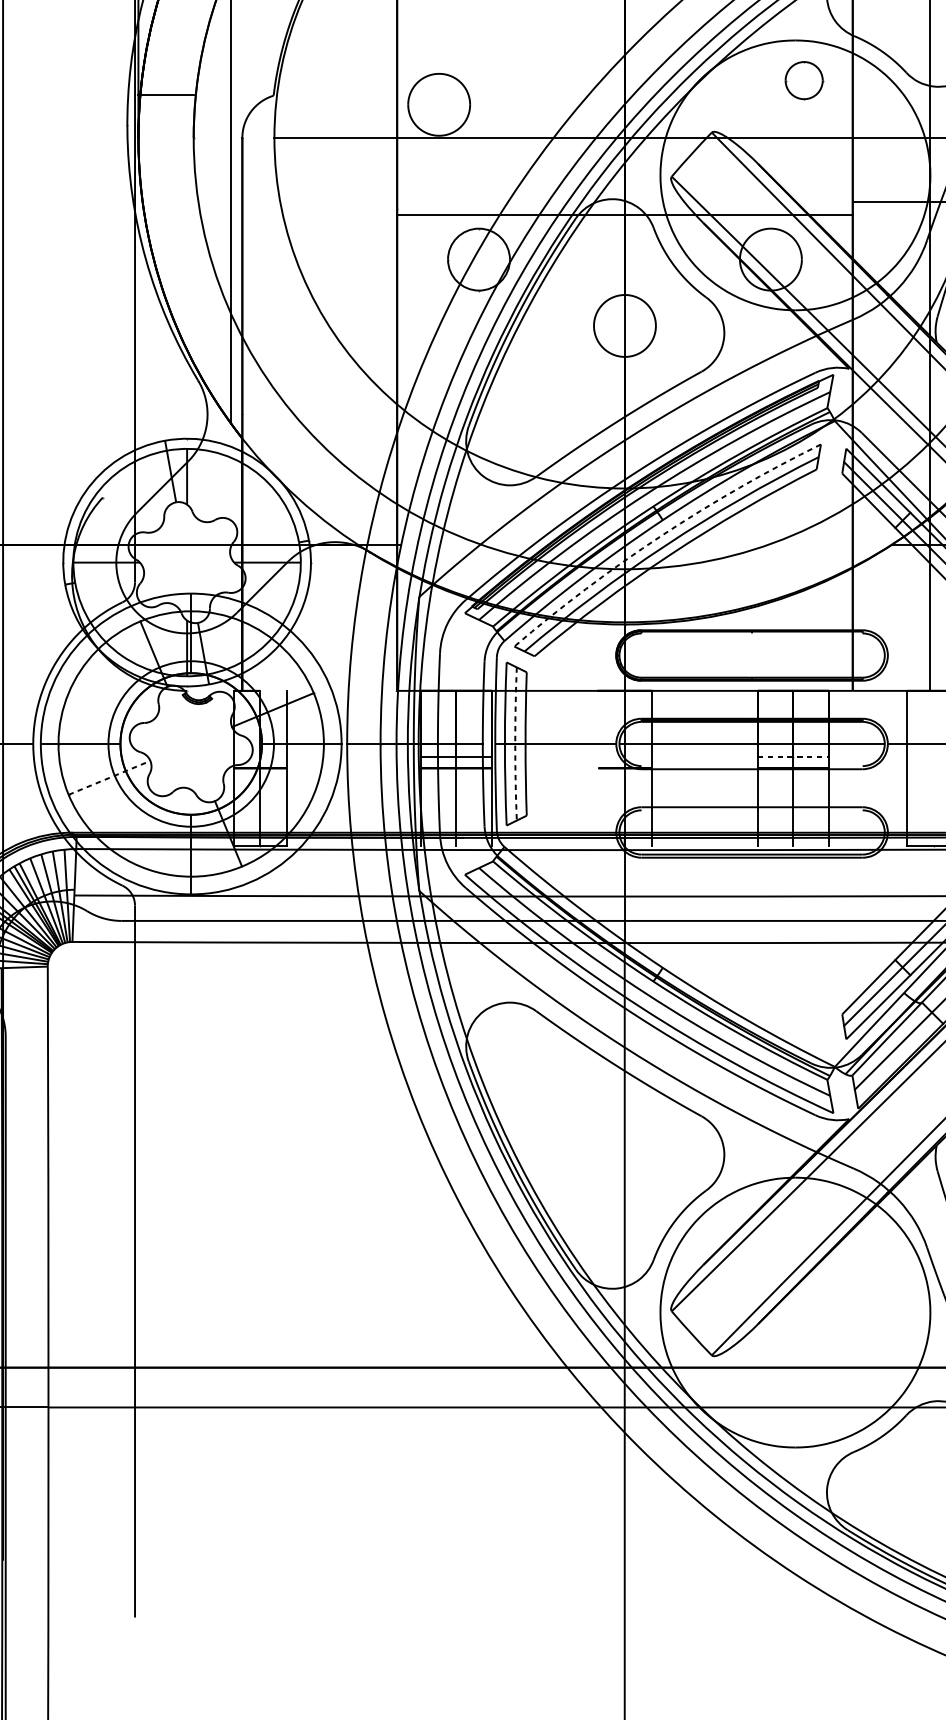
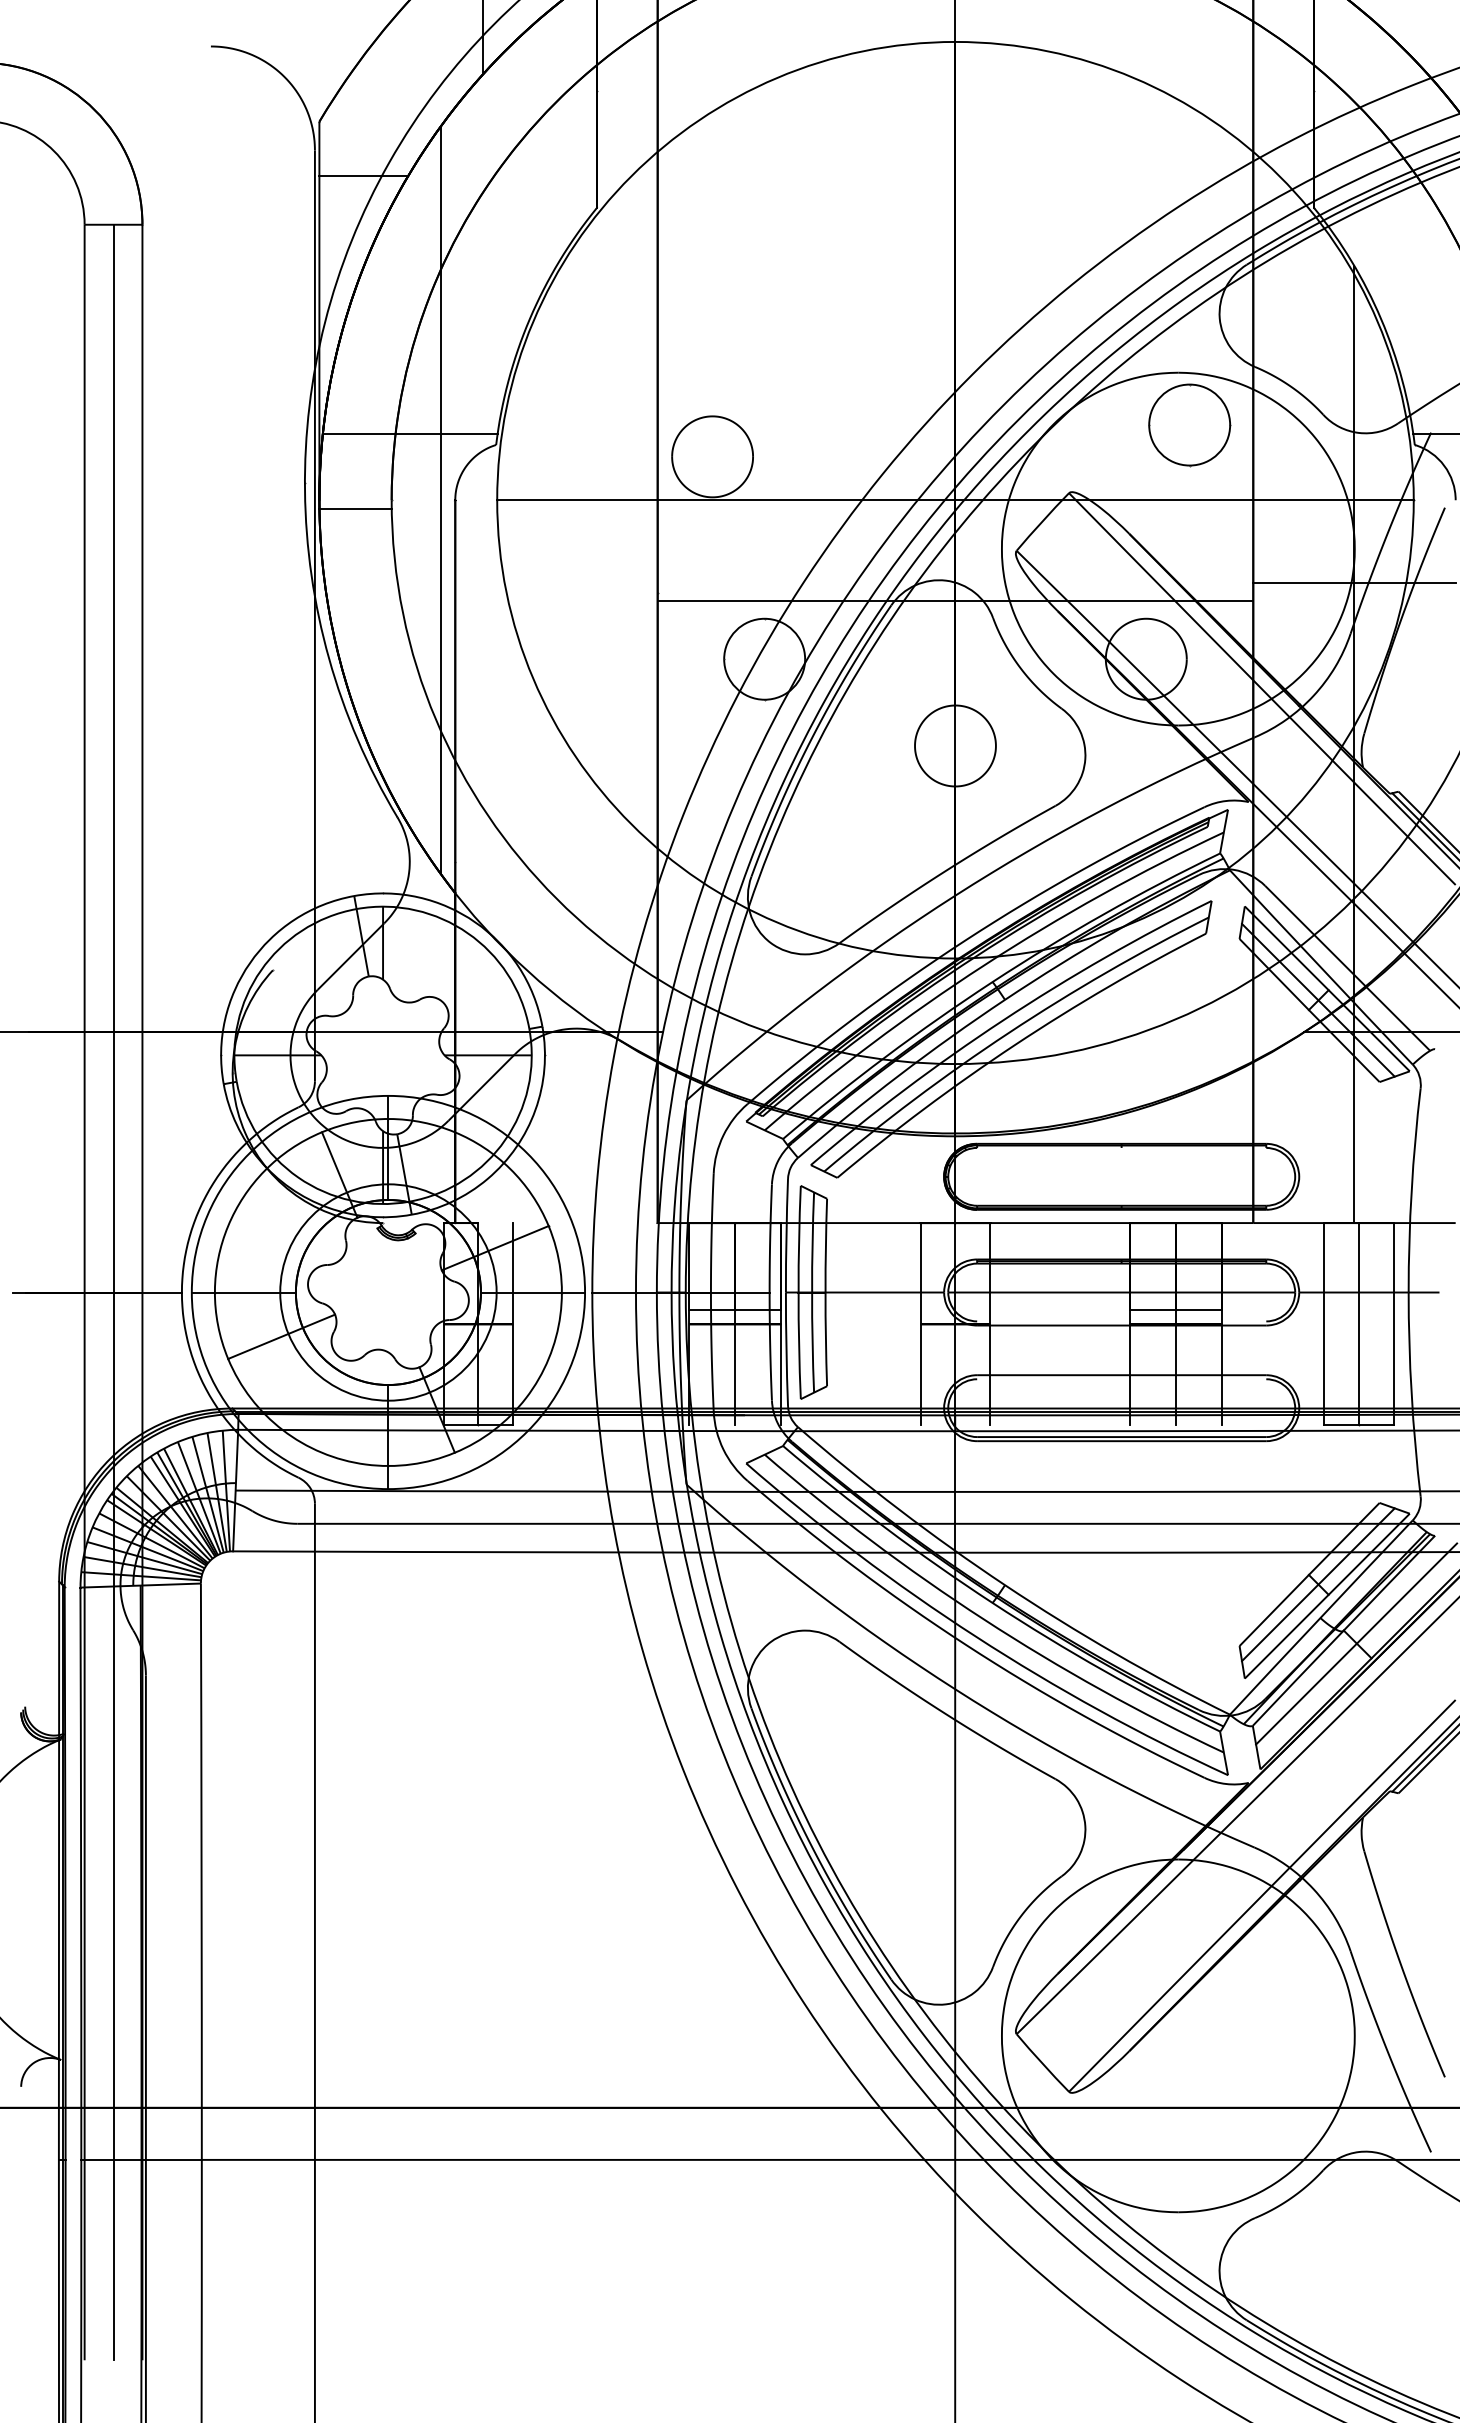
part: (803, 80) -> (1189, 425), size x1.67
line: (207, 87) -> (409, 434), added
line: (166, 94) -> (355, 508), moved
arc: (661, 535) -> (1003, 1020), dashed -> solid
arc: (515, 743) -> (812, 1292), dashed -> solid
line: (794, 756) -> (1176, 1309), dashed -> solid
line: (598, 768) -> (920, 1324), added
line: (933, 768) -> (1359, 1324), added
line: (109, 777) -> (281, 1336), dashed -> solid

